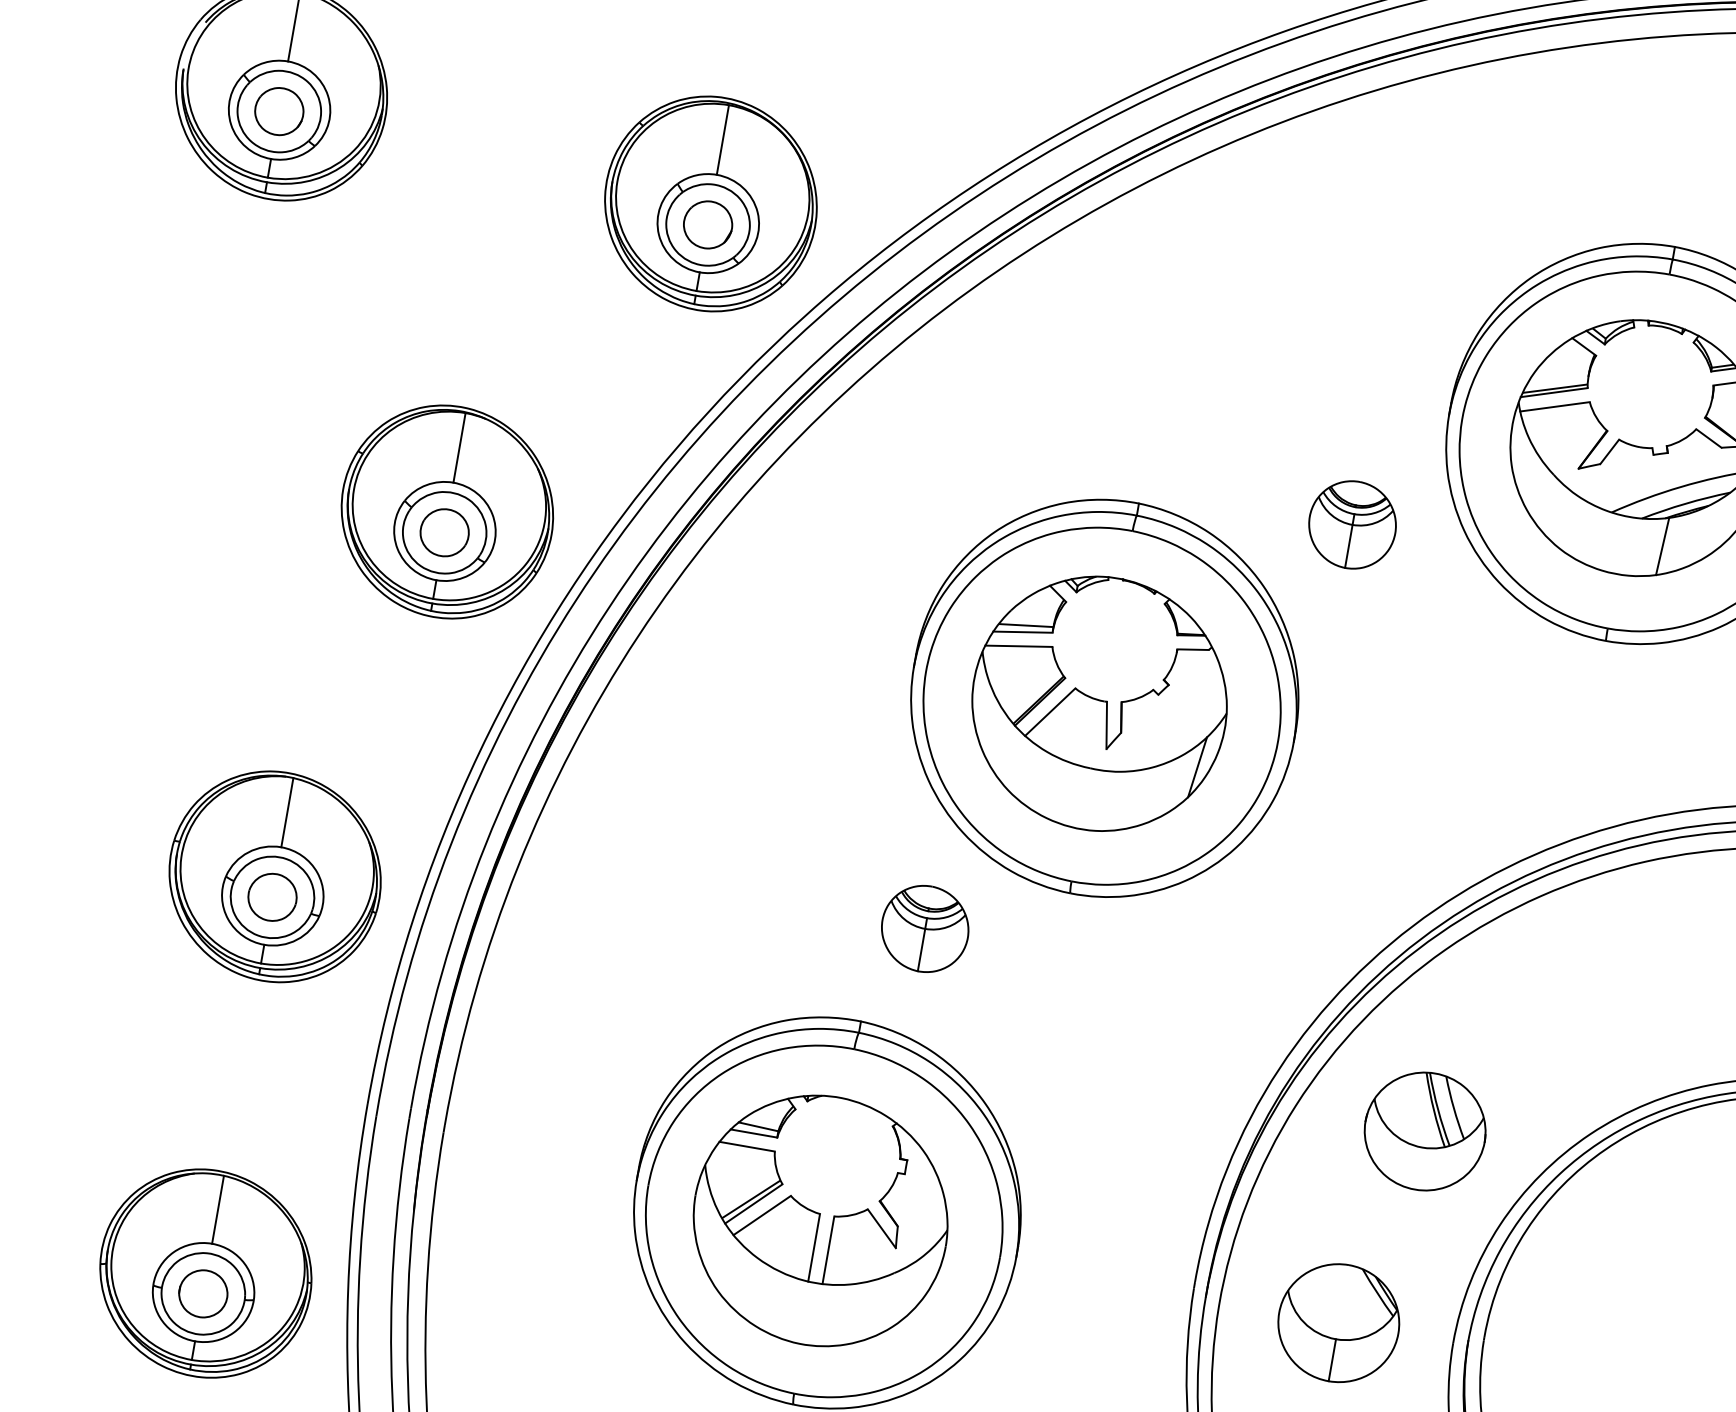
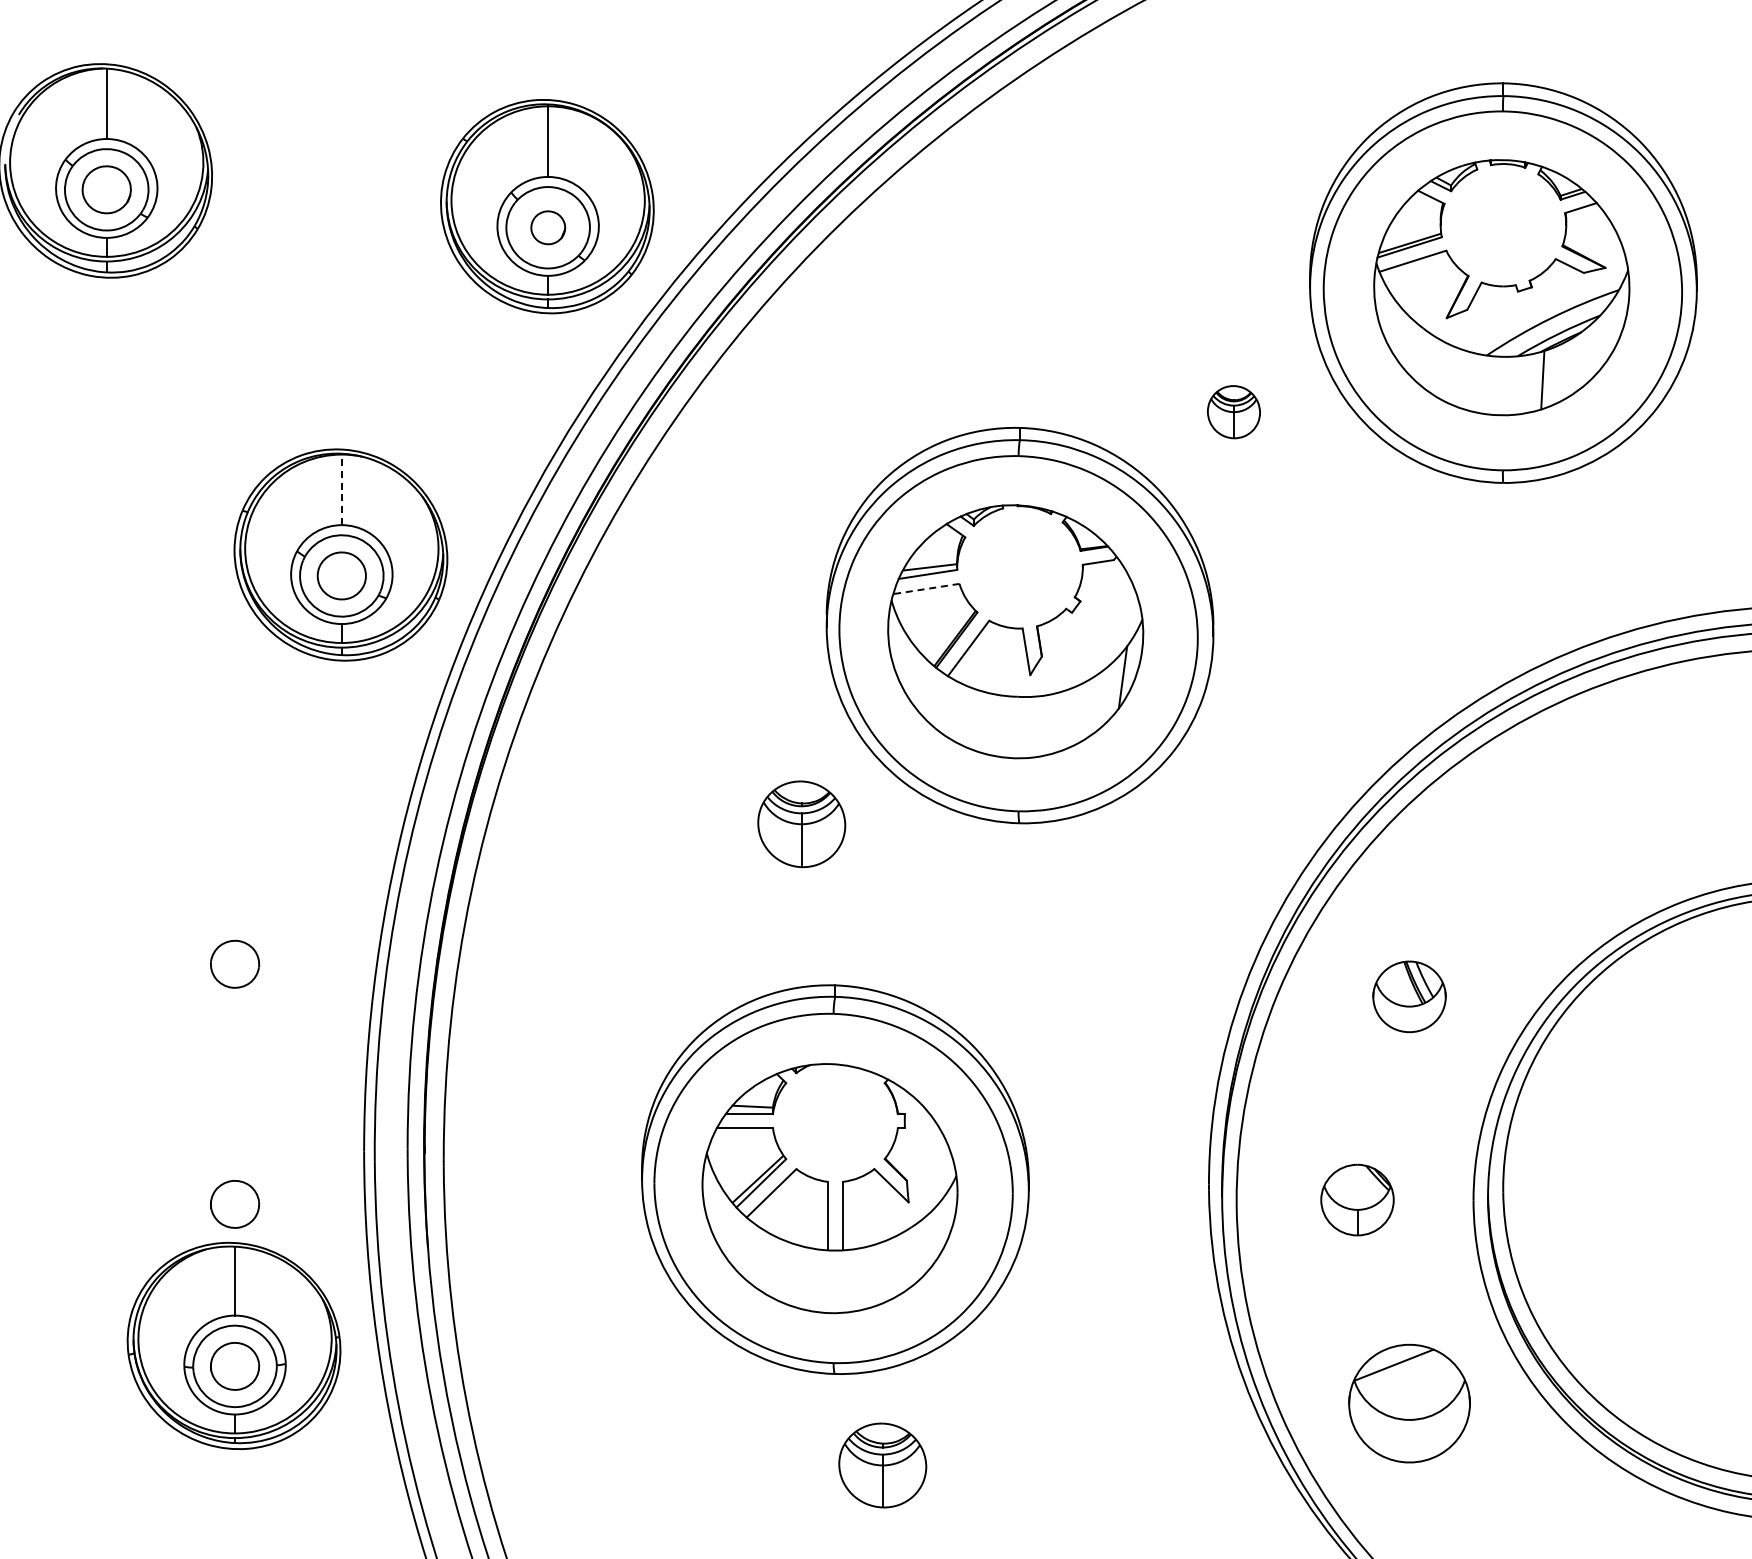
part: (708, 224) -> (548, 227), size x0.7
line: (459, 447) -> (341, 489), solid -> dashed
part: (1352, 524) -> (1233, 411), size x0.6
line: (1018, 646) -> (926, 589), solid -> dashed
part: (274, 876) -> (233, 943), removed
part: (924, 929) -> (801, 824), moved
part: (1425, 1131) -> (1409, 996), size x0.6
part: (231, 1134) -> (235, 1204), added
part: (1338, 1322) -> (1357, 1199), size x0.6

